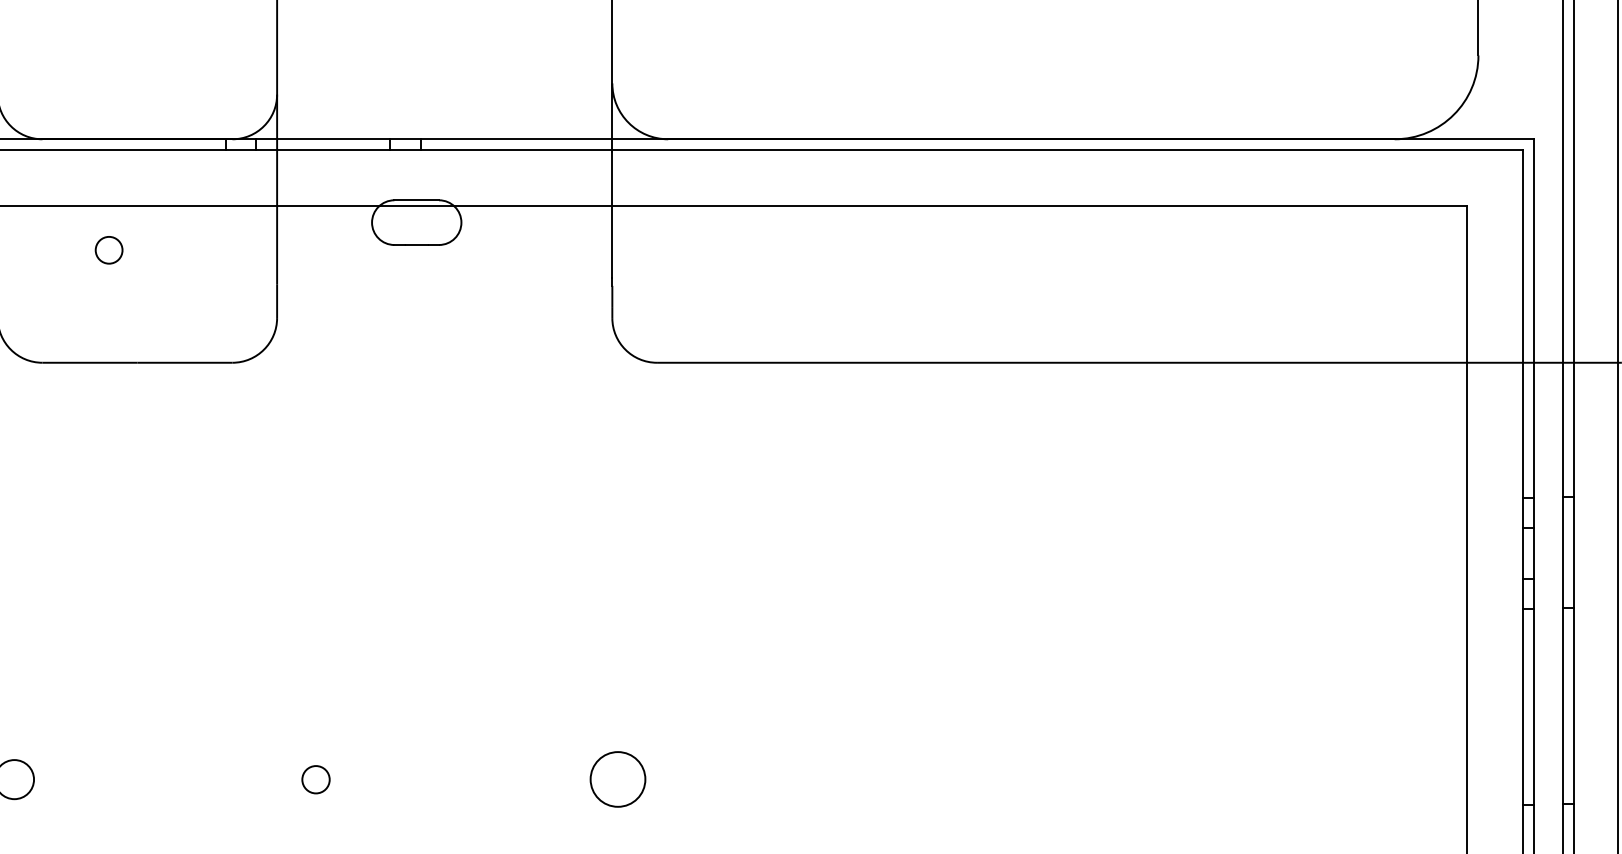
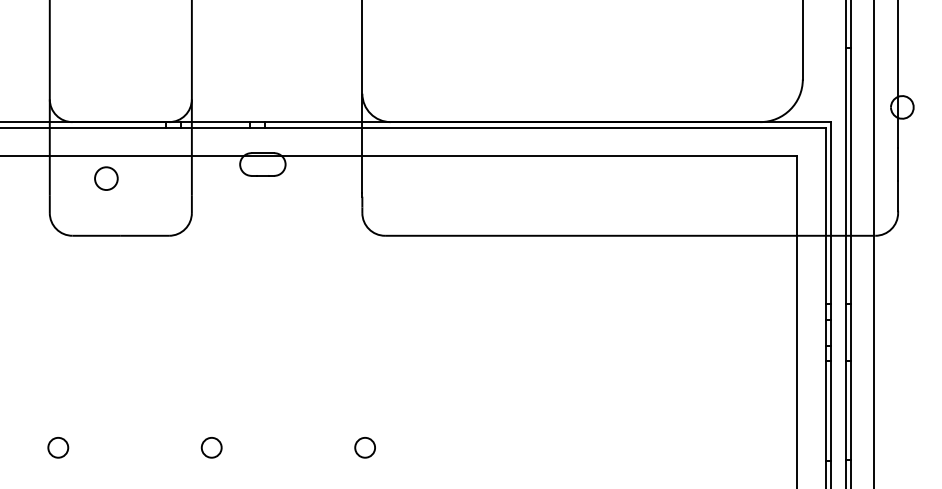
circle: (109, 250) -> (106, 178), size x1.67
circle: (315, 779) -> (211, 447), size x1.43
circle: (616, 779) -> (364, 447), size x0.71

